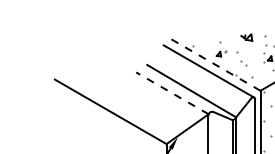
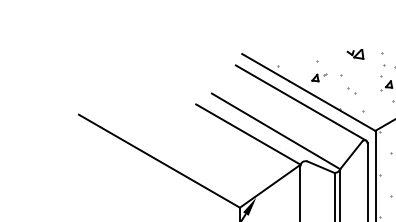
line: (213, 63) -> (307, 91), dashed -> solid
line: (172, 93) -> (248, 134), dashed -> solid

